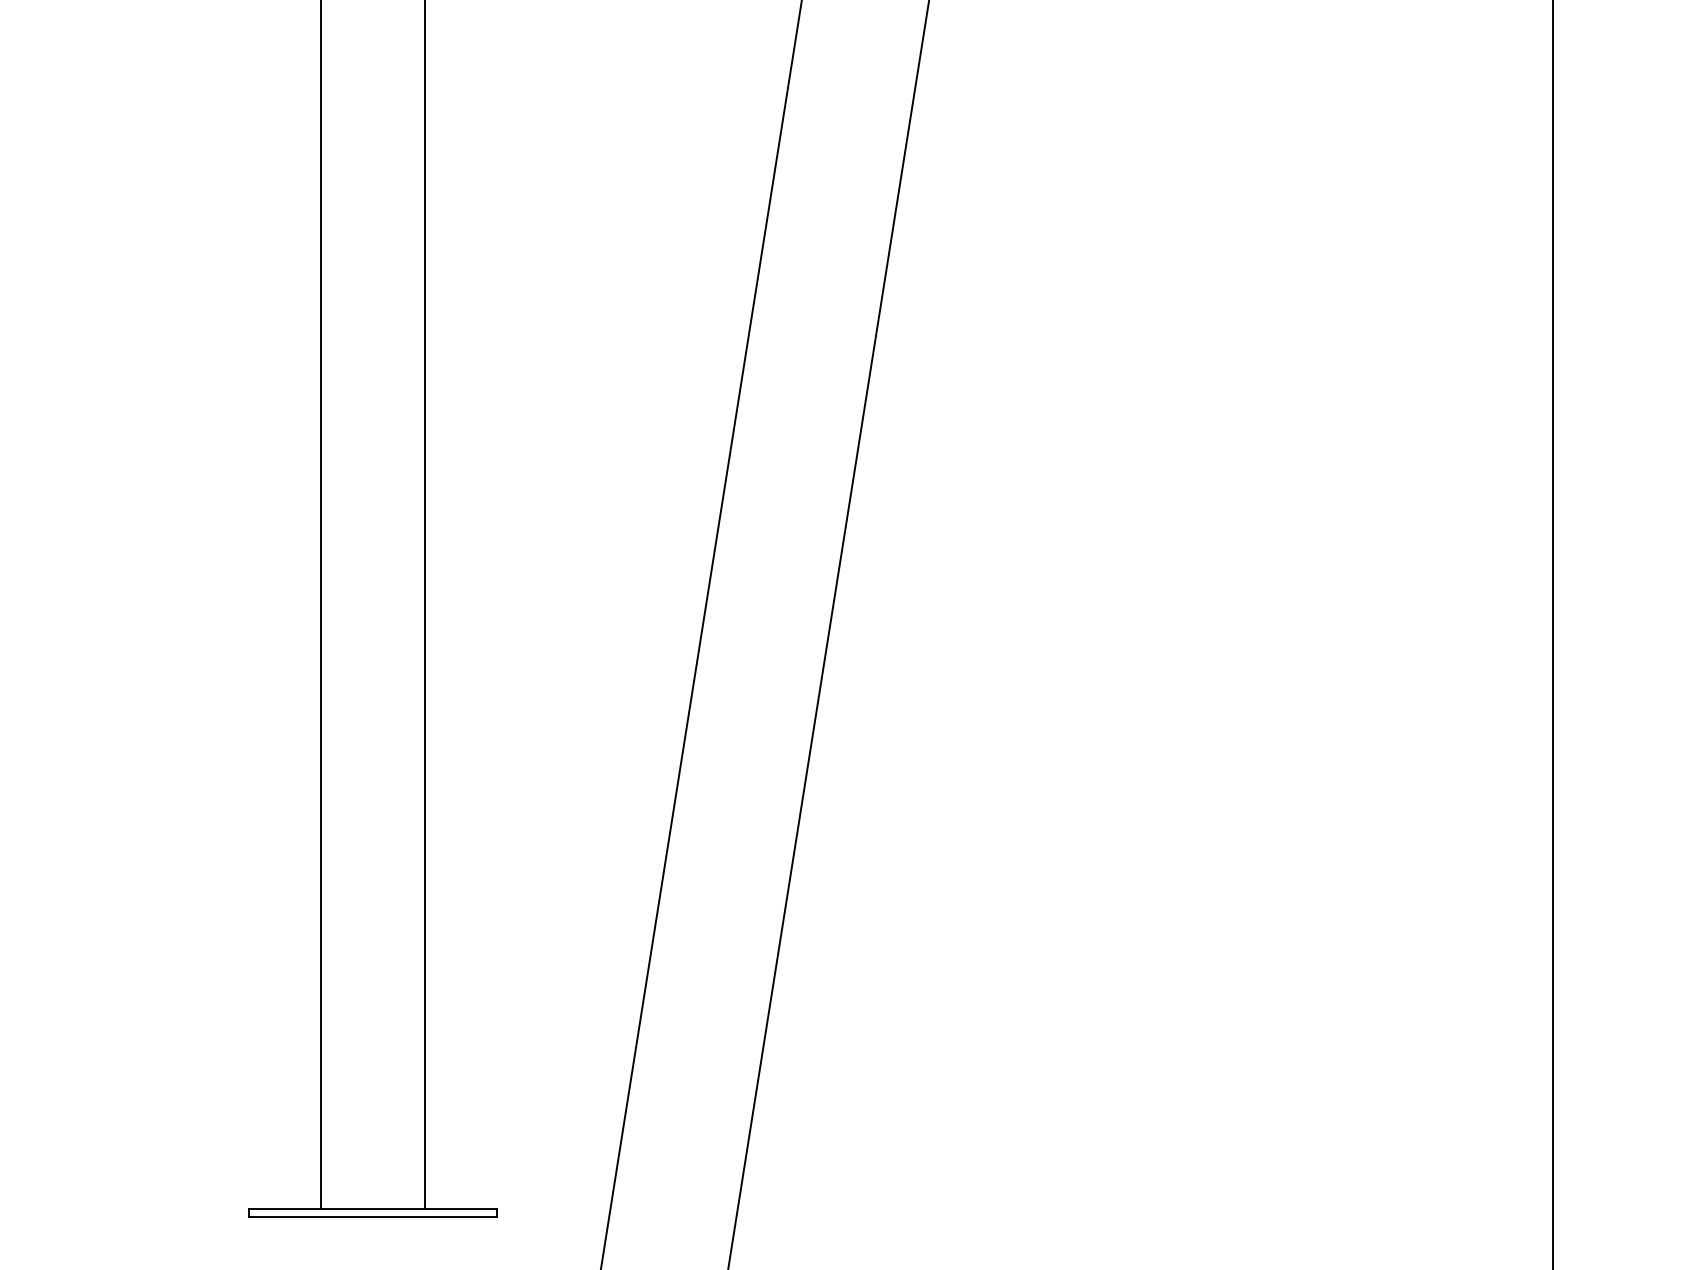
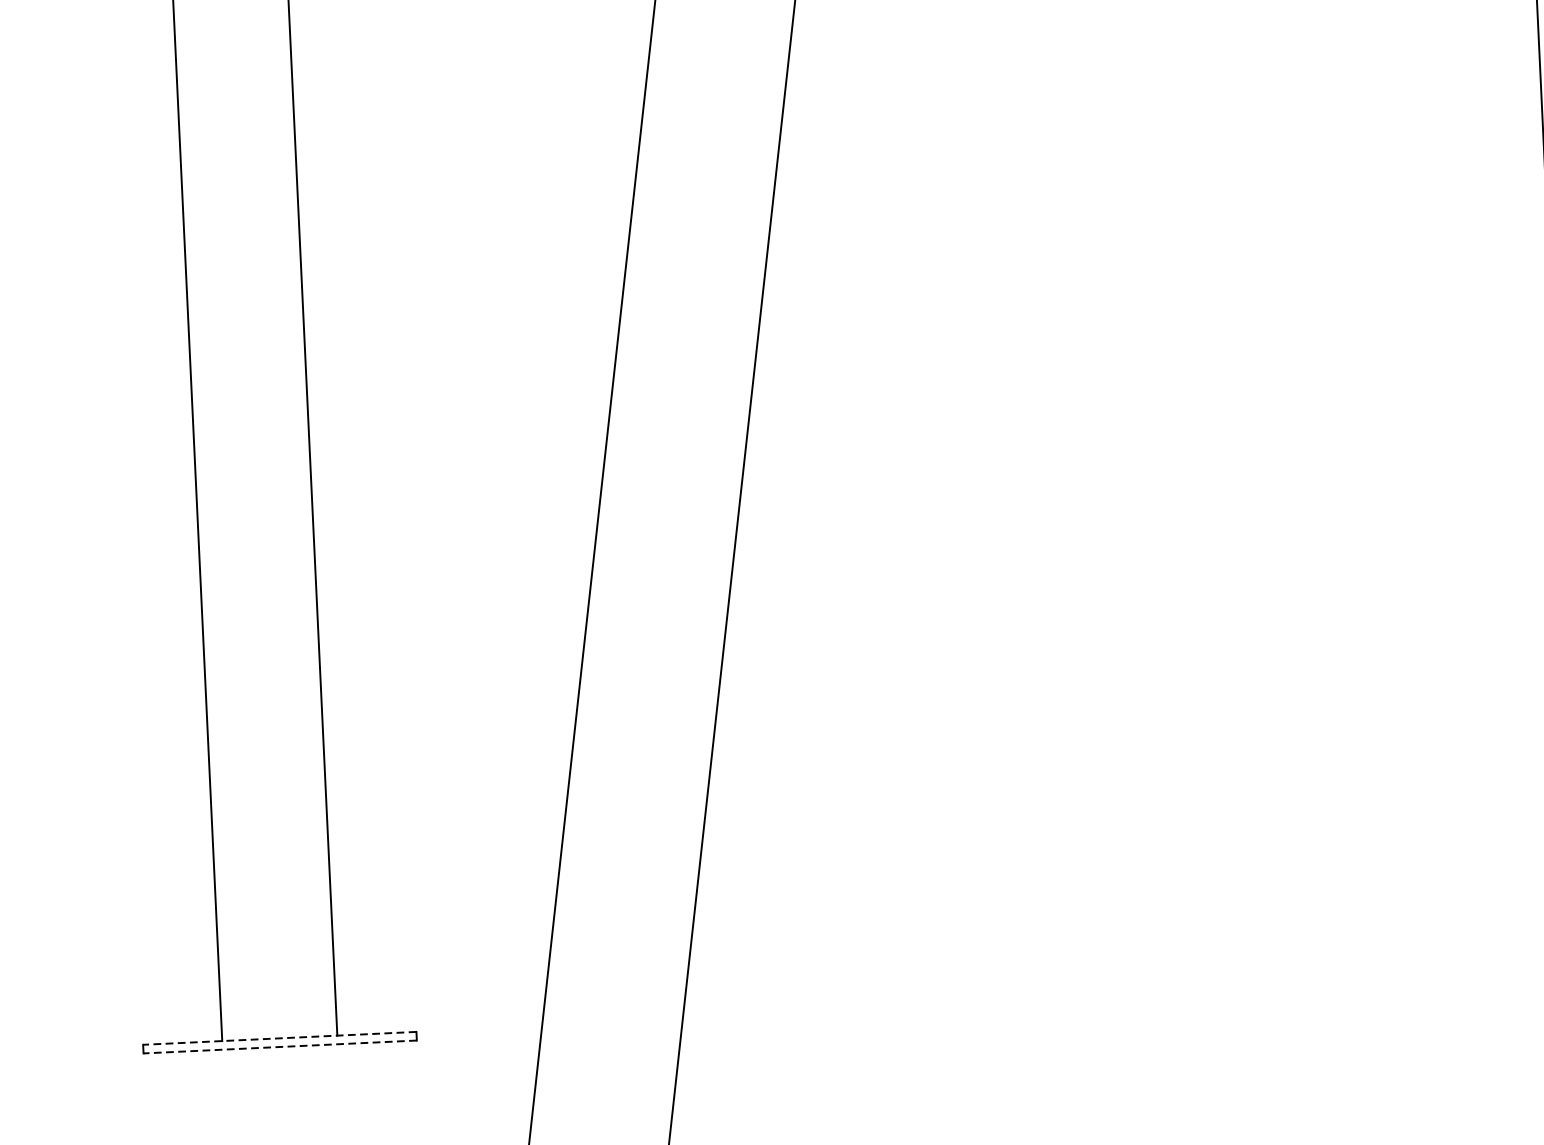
line: (373, 1209) -> (280, 1038), solid -> dashed
line: (373, 1216) -> (280, 1046), solid -> dashed

